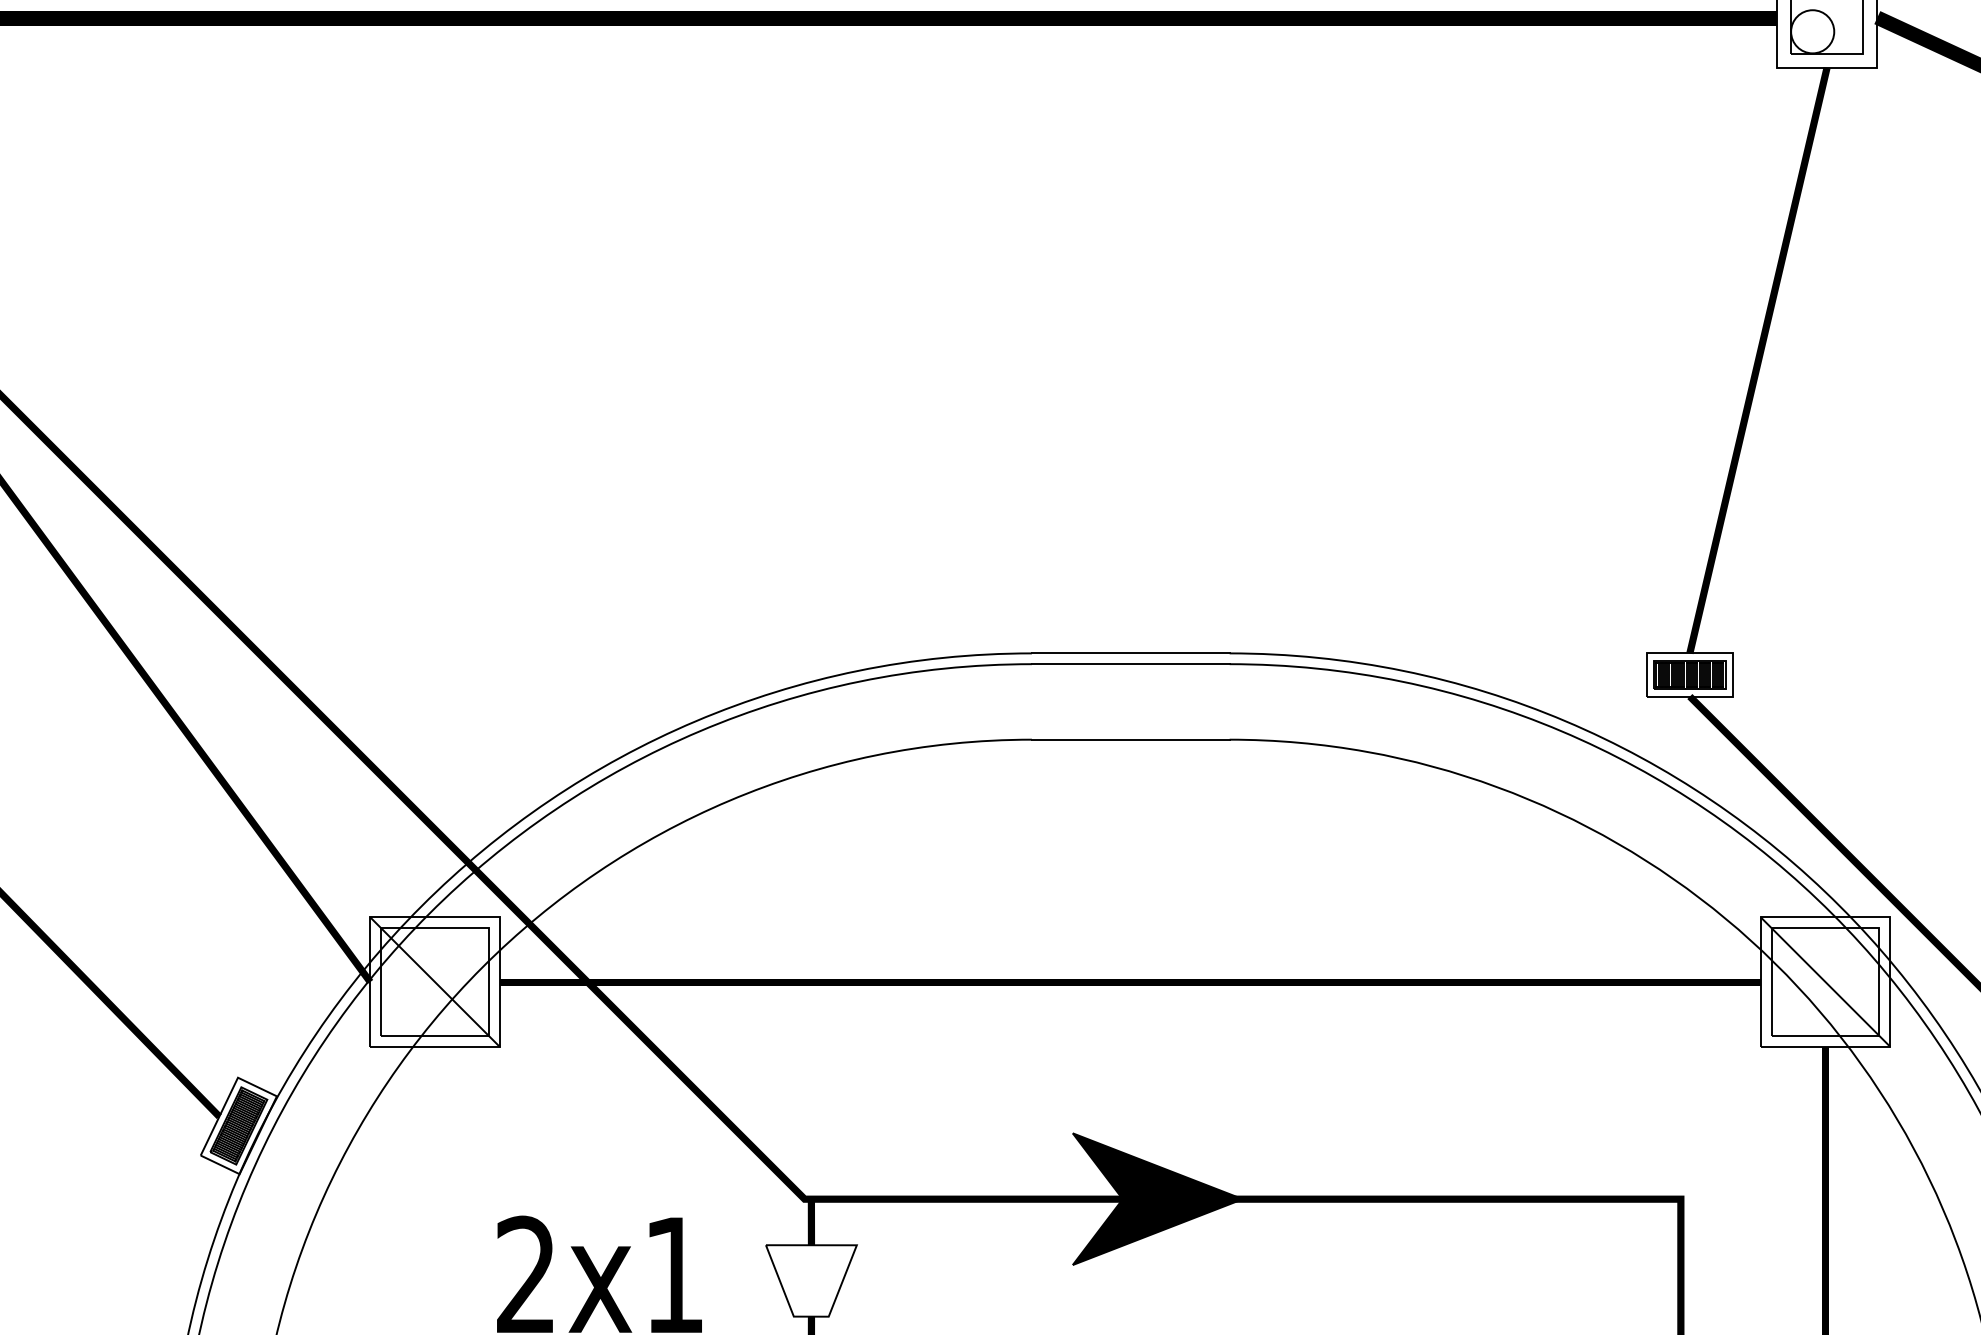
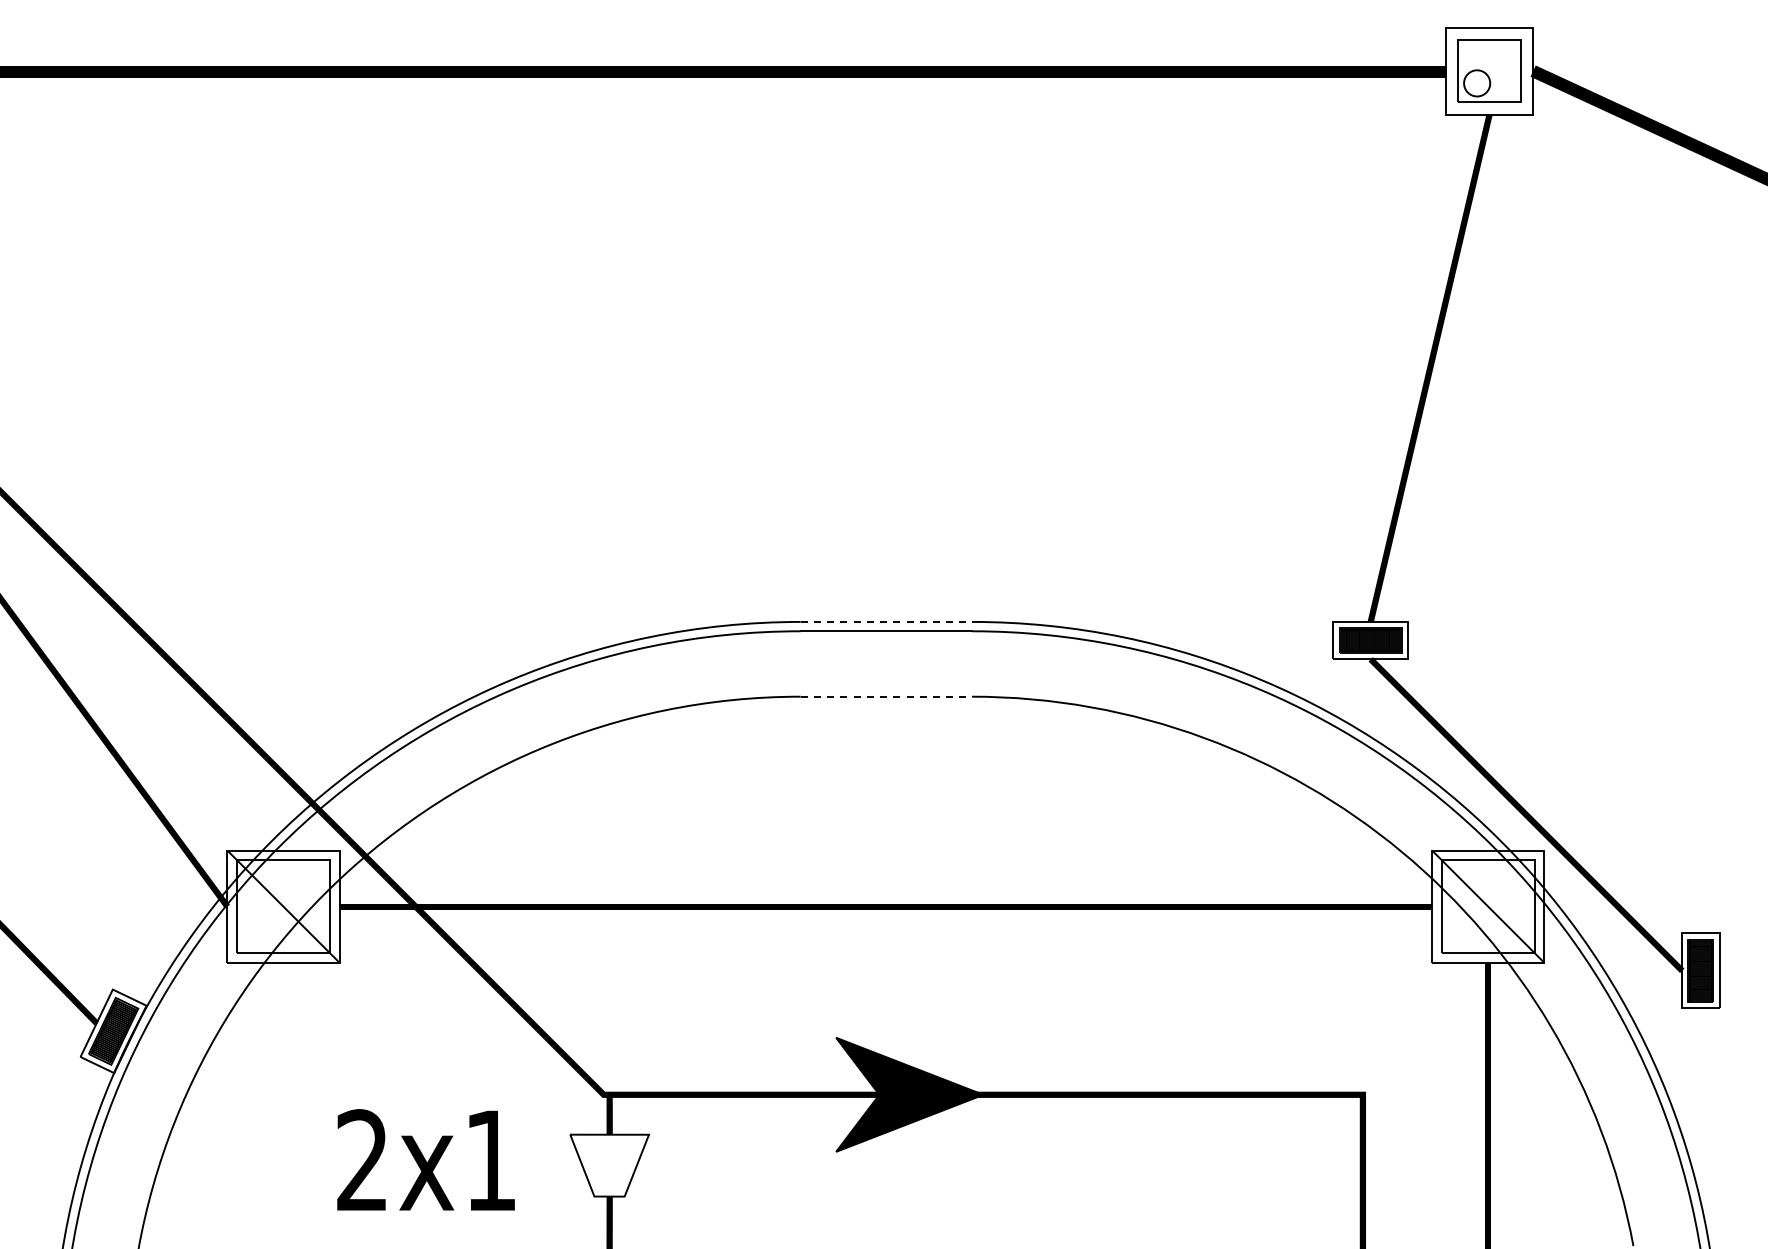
circle: (1811, 31) -> (1476, 83), size x0.7
line: (1130, 652) -> (886, 621), solid -> dashed
line: (1130, 739) -> (886, 696), solid -> dashed

